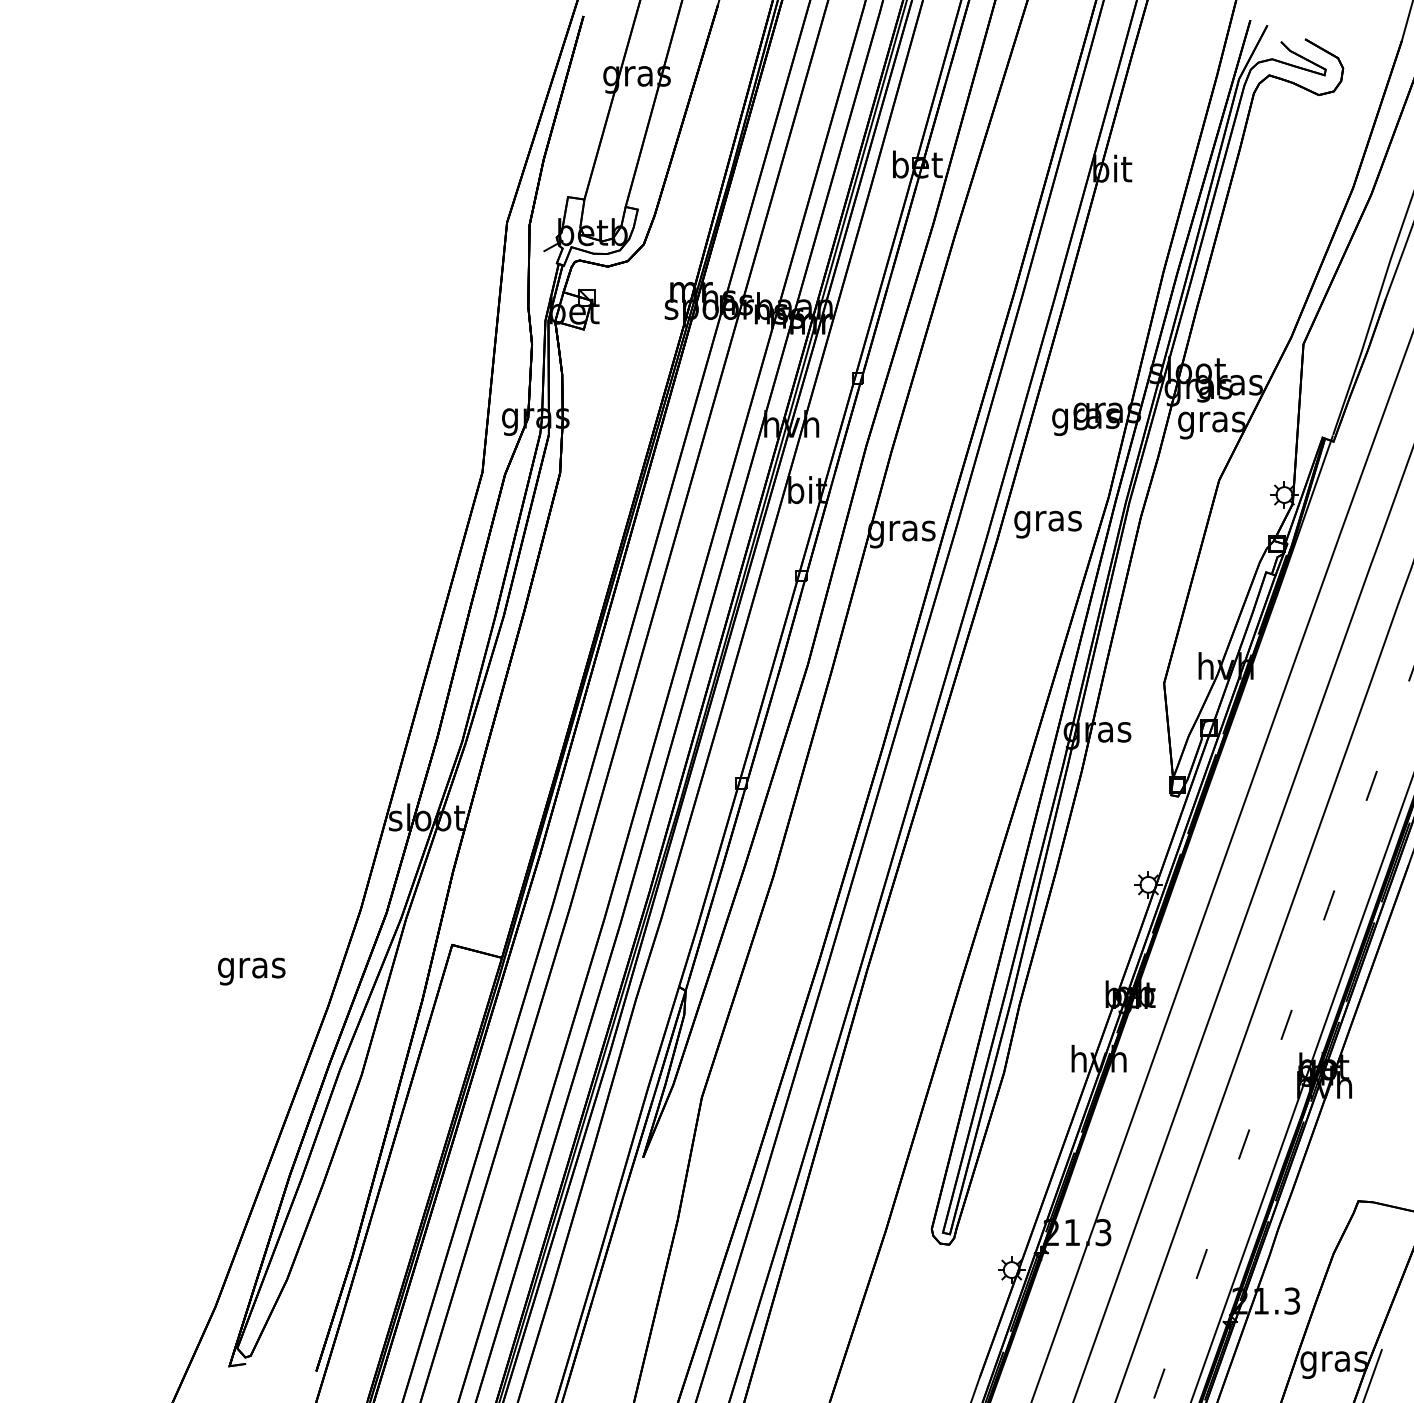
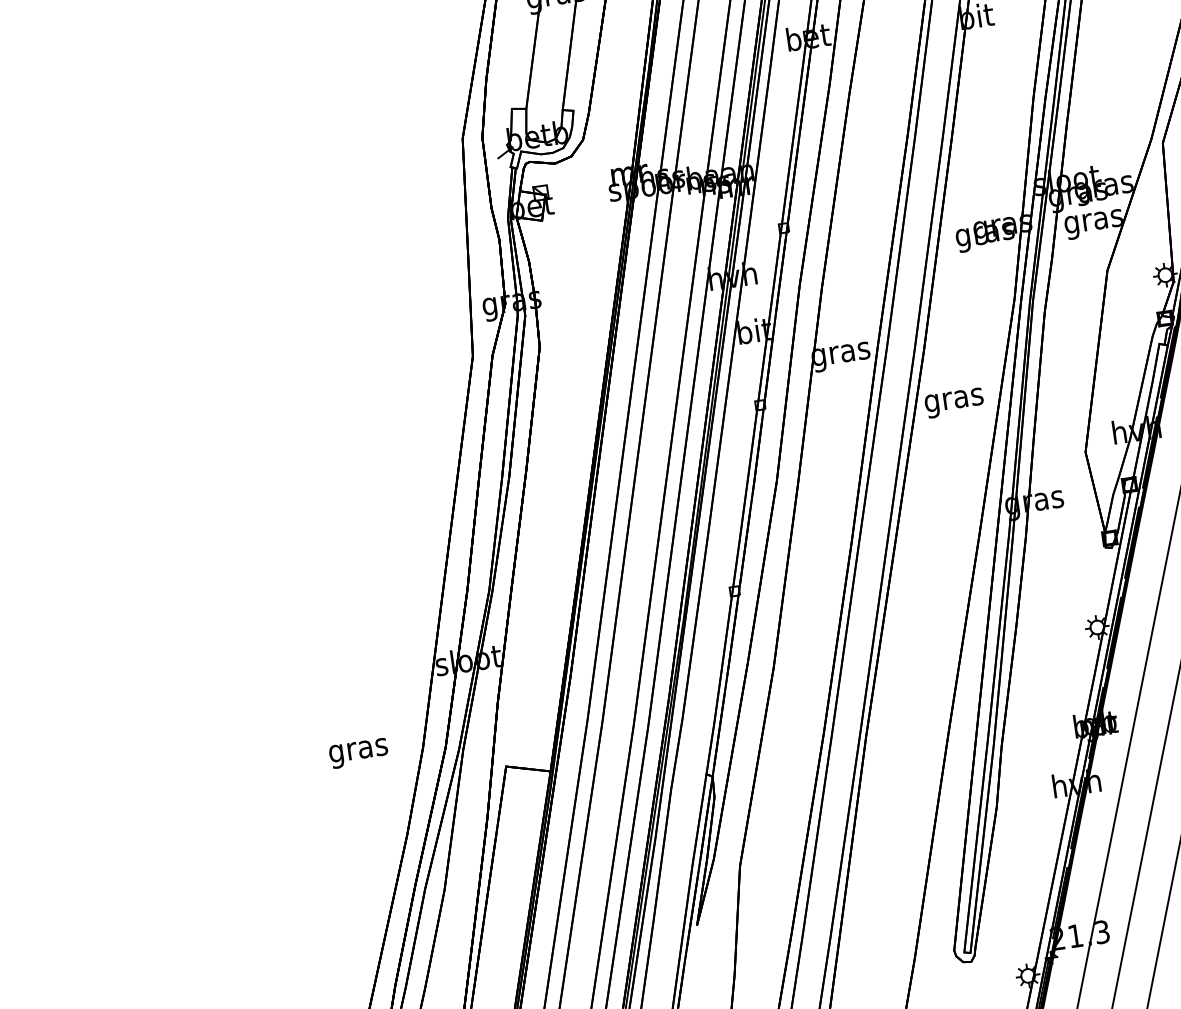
text: (1047, 524) -> (953, 403), moved
text: (251, 971) -> (358, 753), moved

